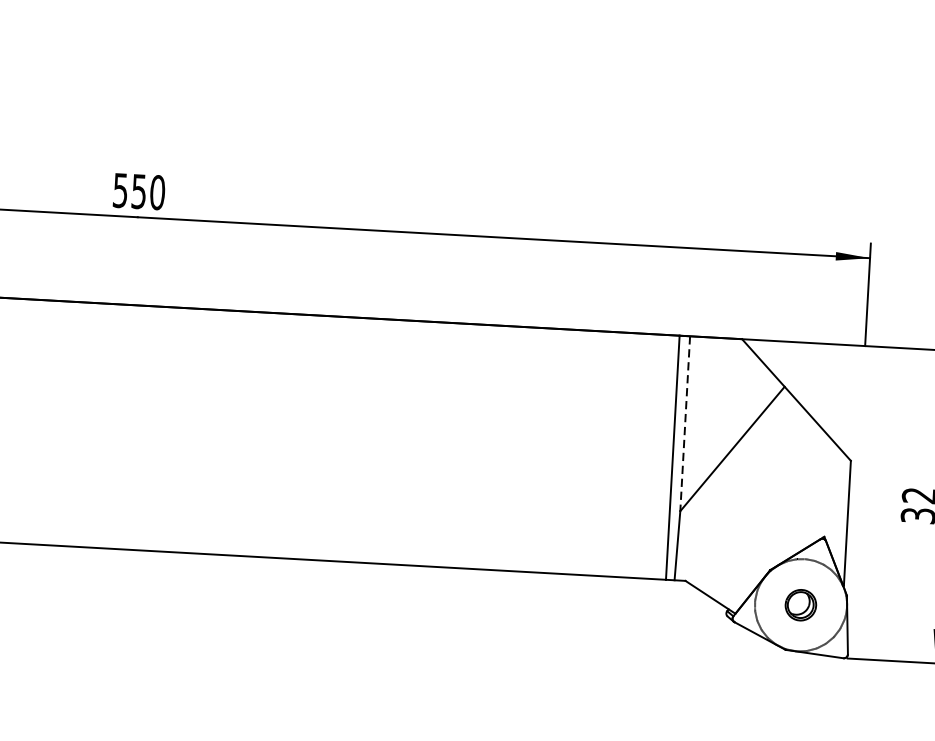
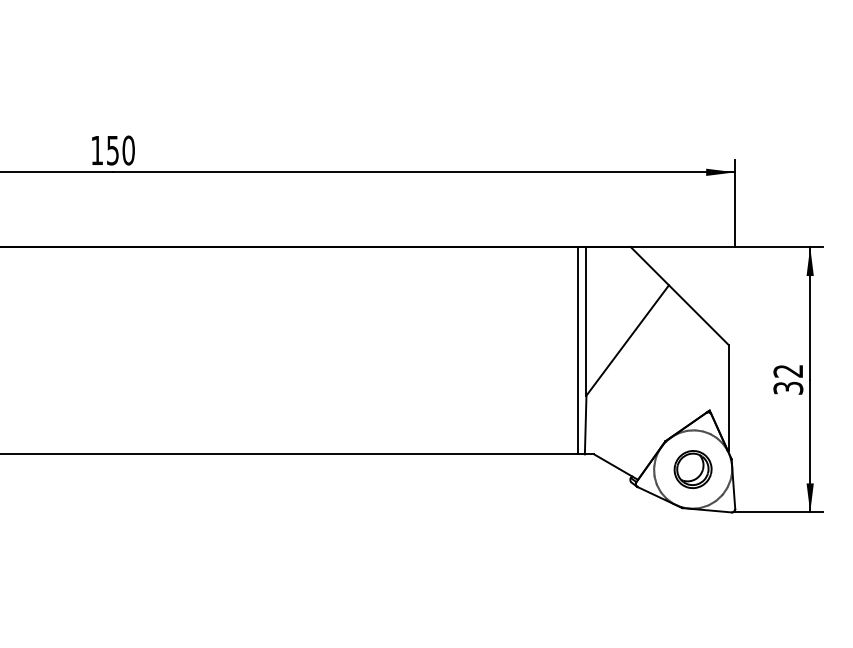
text: (119, 190) -> (96, 150), 550 -> 150
line: (685, 423) -> (586, 321), dashed -> solid
part: (800, 605) -> (692, 469), size x1.43

